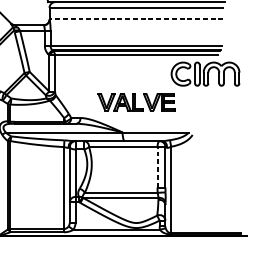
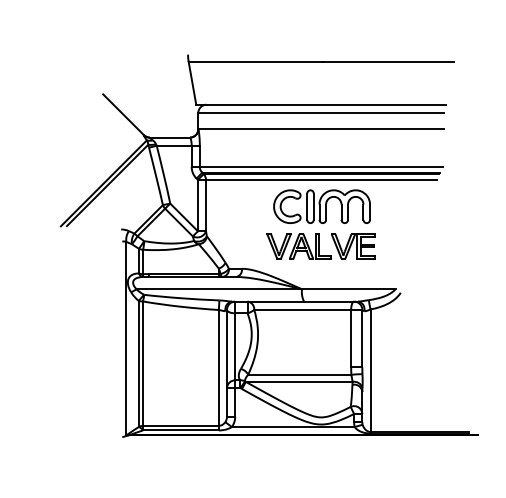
line: (136, 19) -> (321, 129), dashed -> solid
part: (205, 74) -> (321, 206), moved
line: (157, 167) -> (351, 338), dashed -> solid

